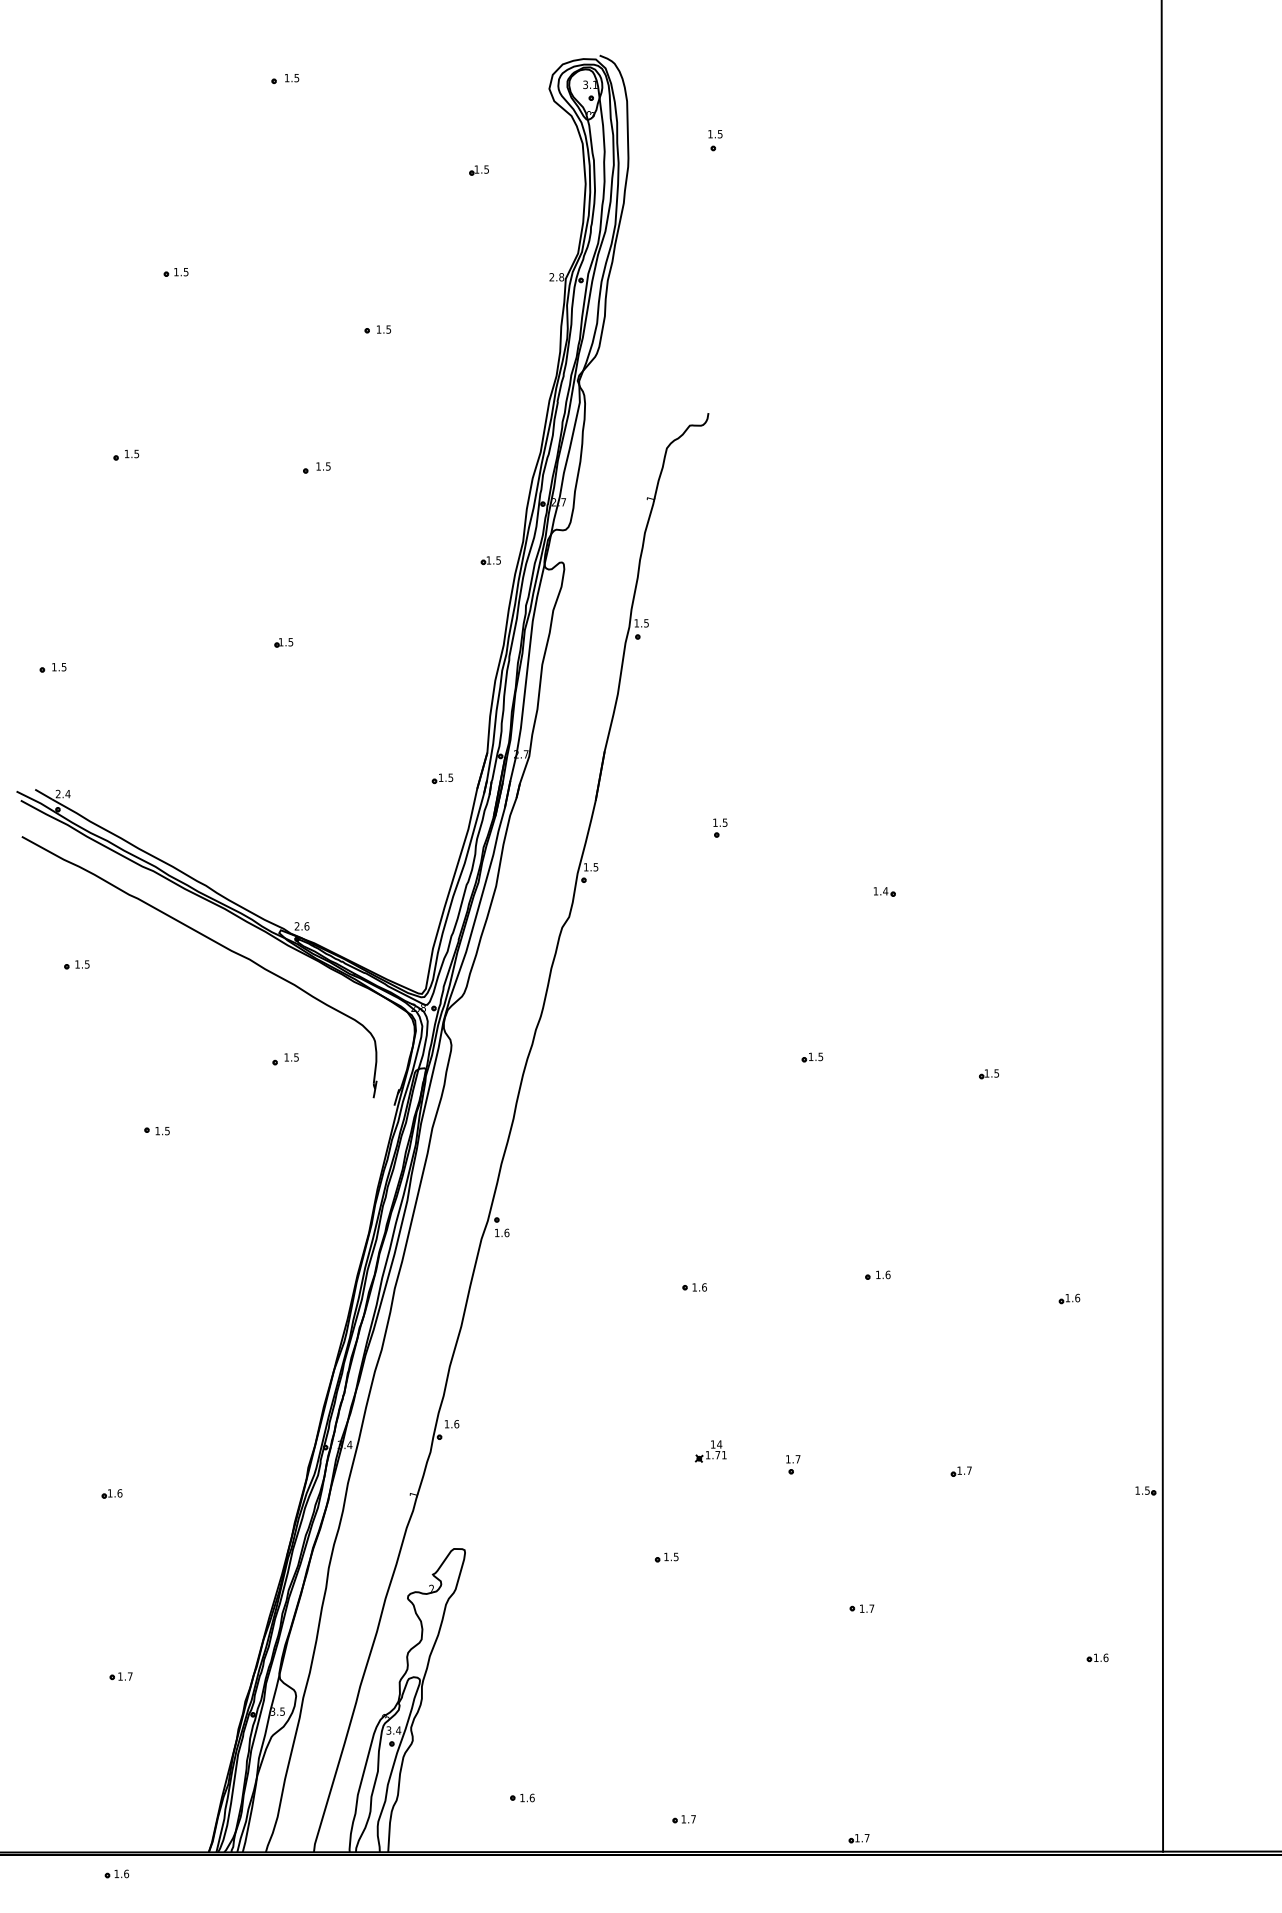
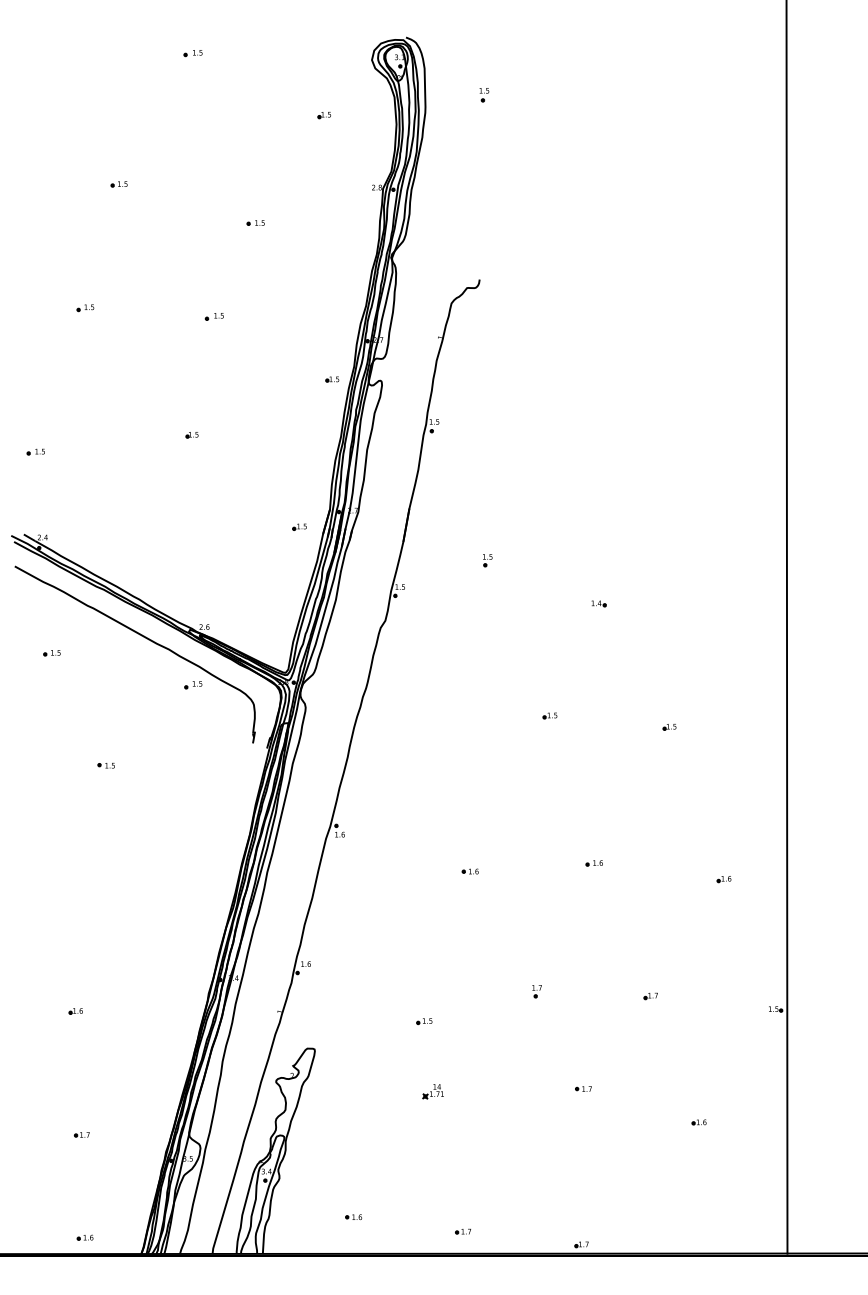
part: (285, 1059) -> (193, 685), moved
part: (709, 1451) -> (432, 1091), moved
part: (666, 1557) -> (424, 1021), moved
part: (1096, 1658) -> (698, 1122), moved
part: (115, 1873) -> (84, 1237), moved

